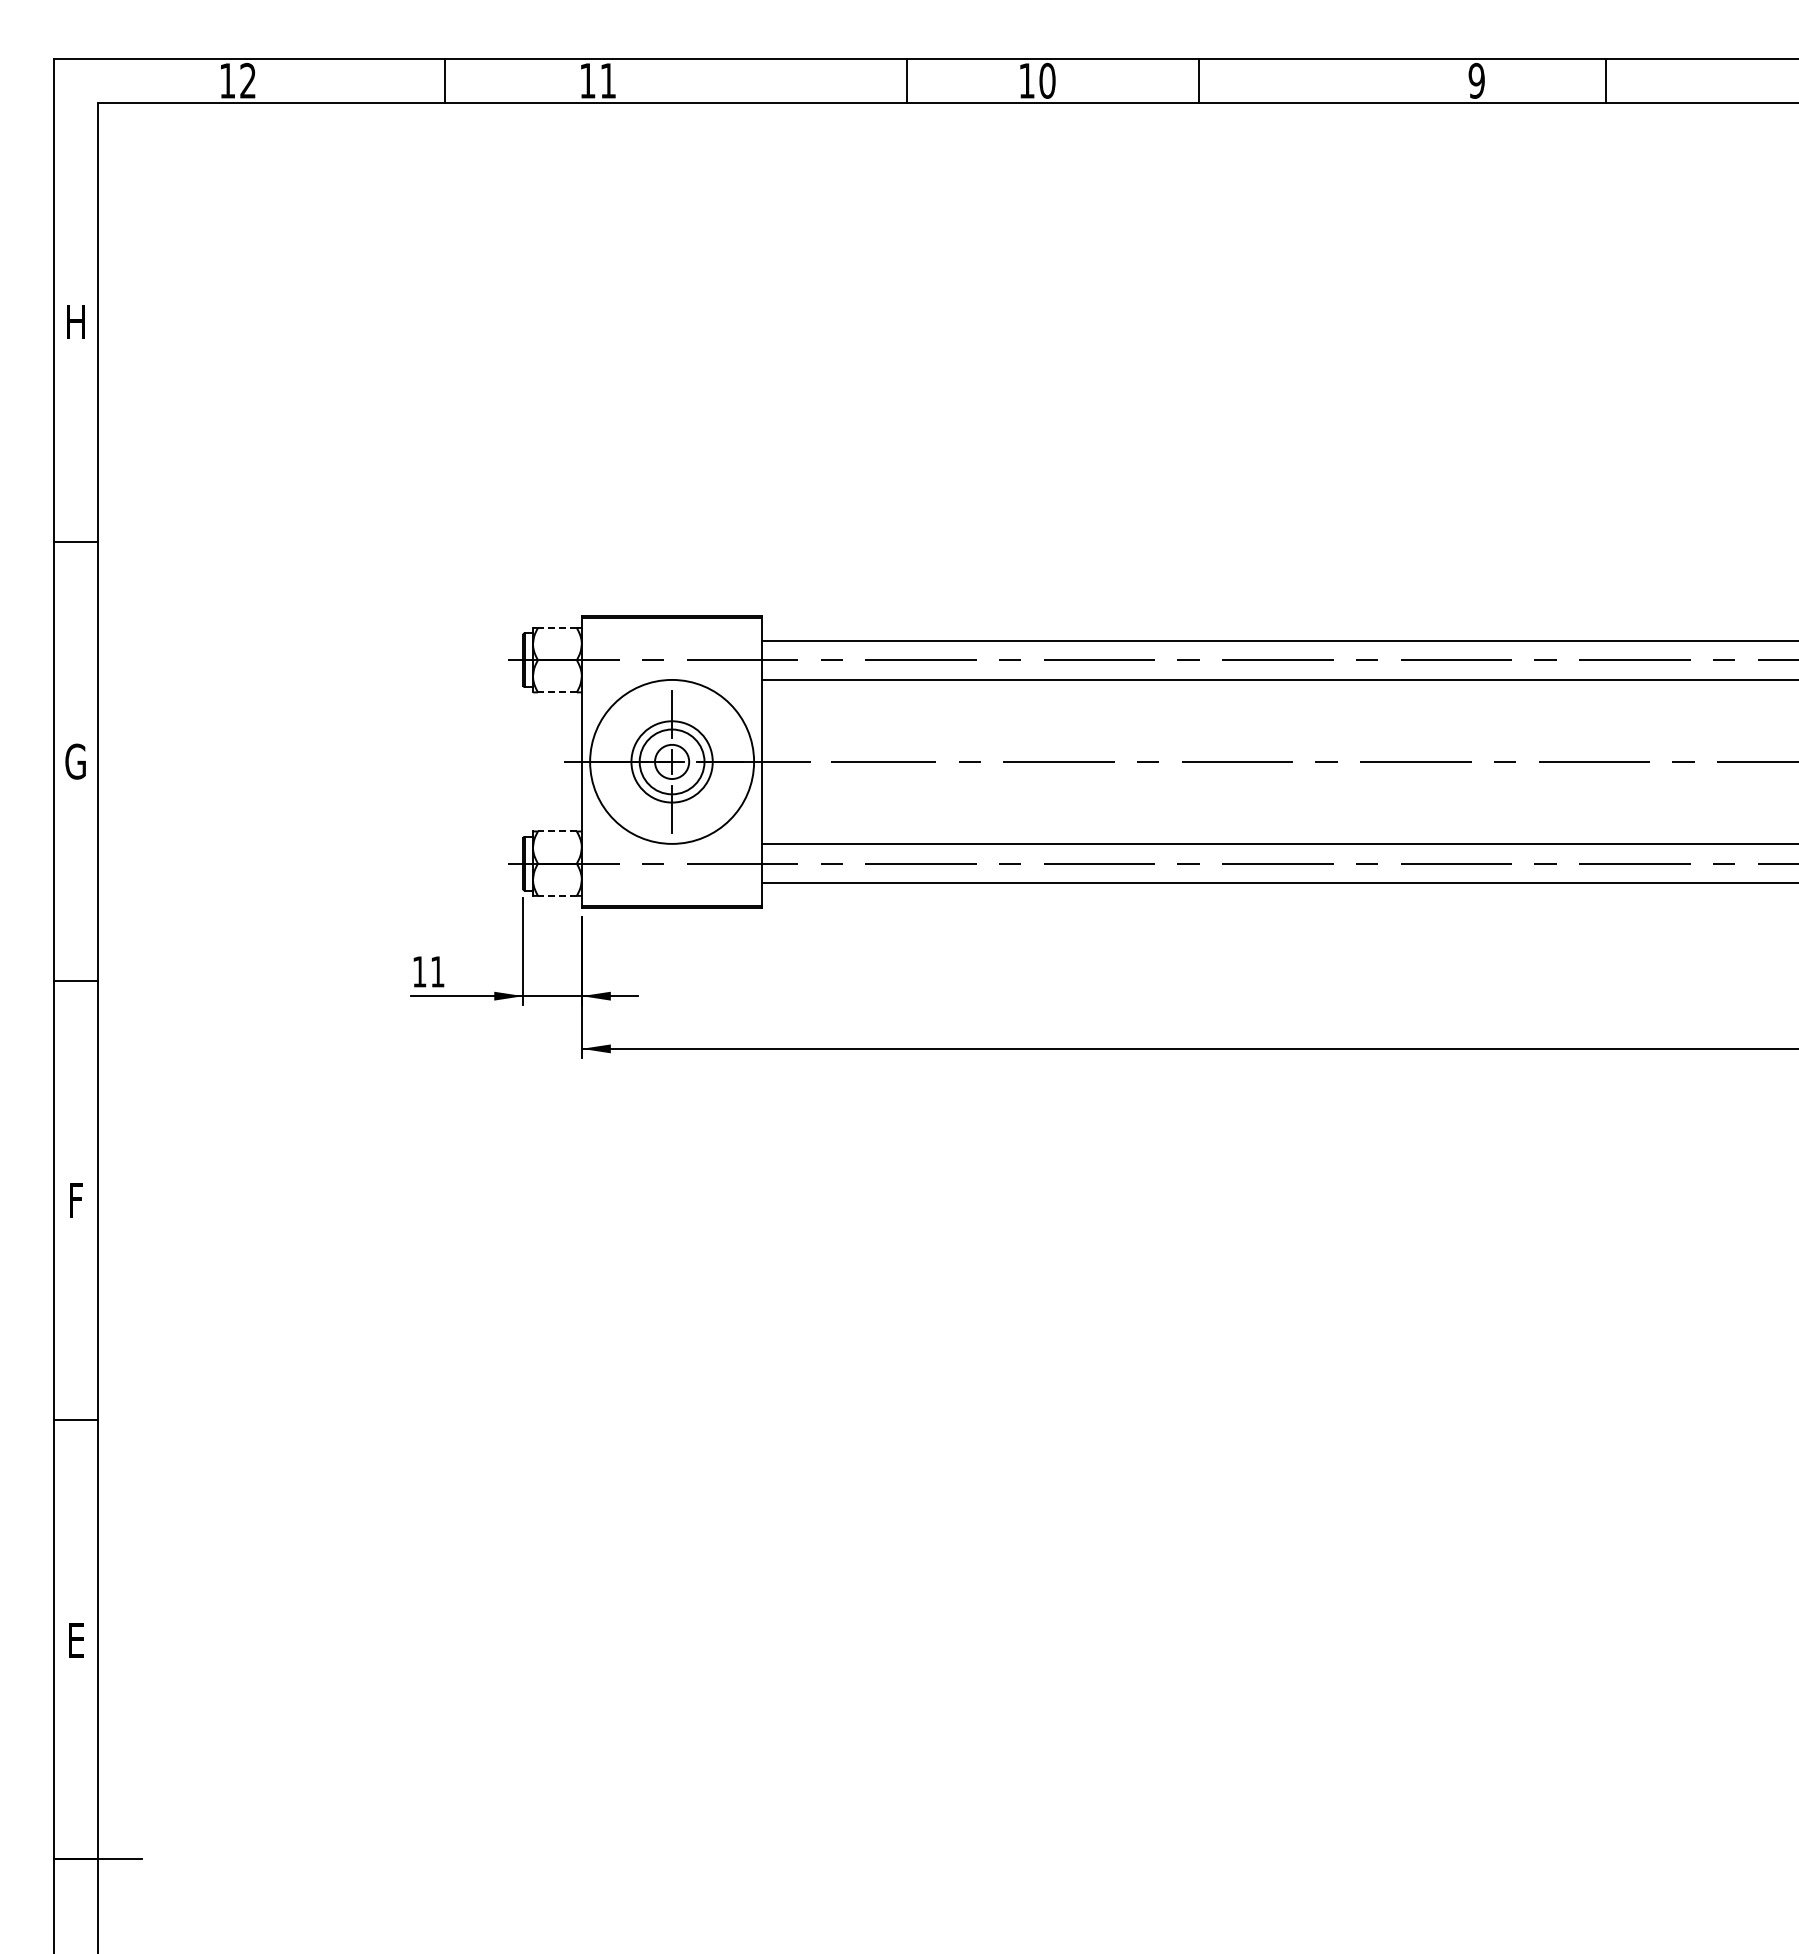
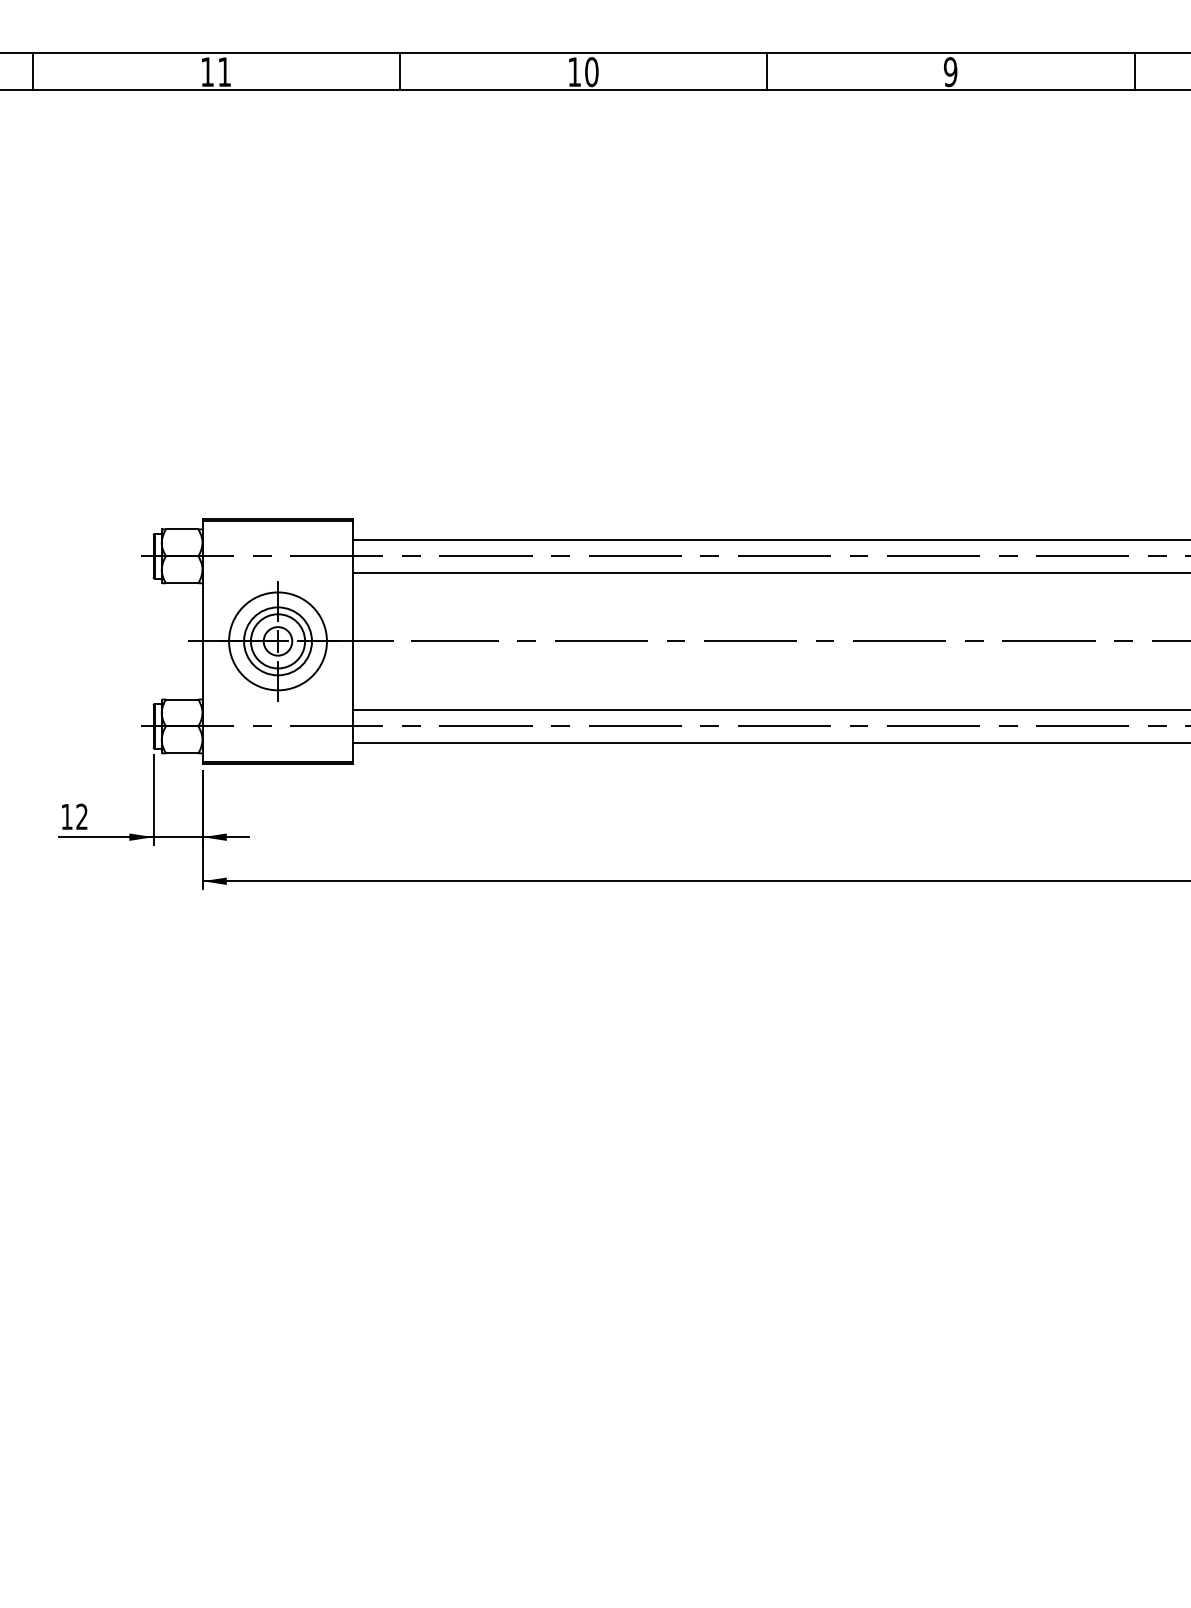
line: (445, 80) -> (33, 71), moved
line: (907, 80) -> (400, 71), moved
line: (1198, 80) -> (767, 71), moved
line: (1605, 80) -> (1134, 71), moved
line: (556, 627) -> (181, 529), dashed -> solid
line: (556, 692) -> (181, 583), dashed -> solid
circle: (671, 761) -> (277, 641), size x0.71
line: (556, 831) -> (181, 699), dashed -> solid
line: (556, 895) -> (181, 753), dashed -> solid
text: (437, 971) -> (81, 816), 11 -> 12

